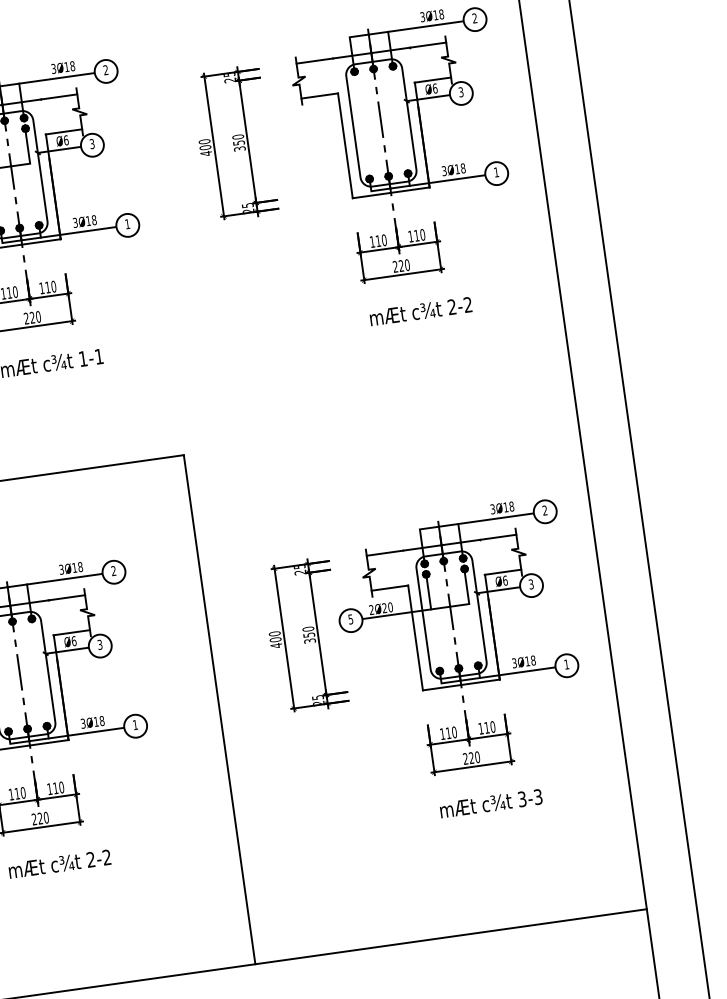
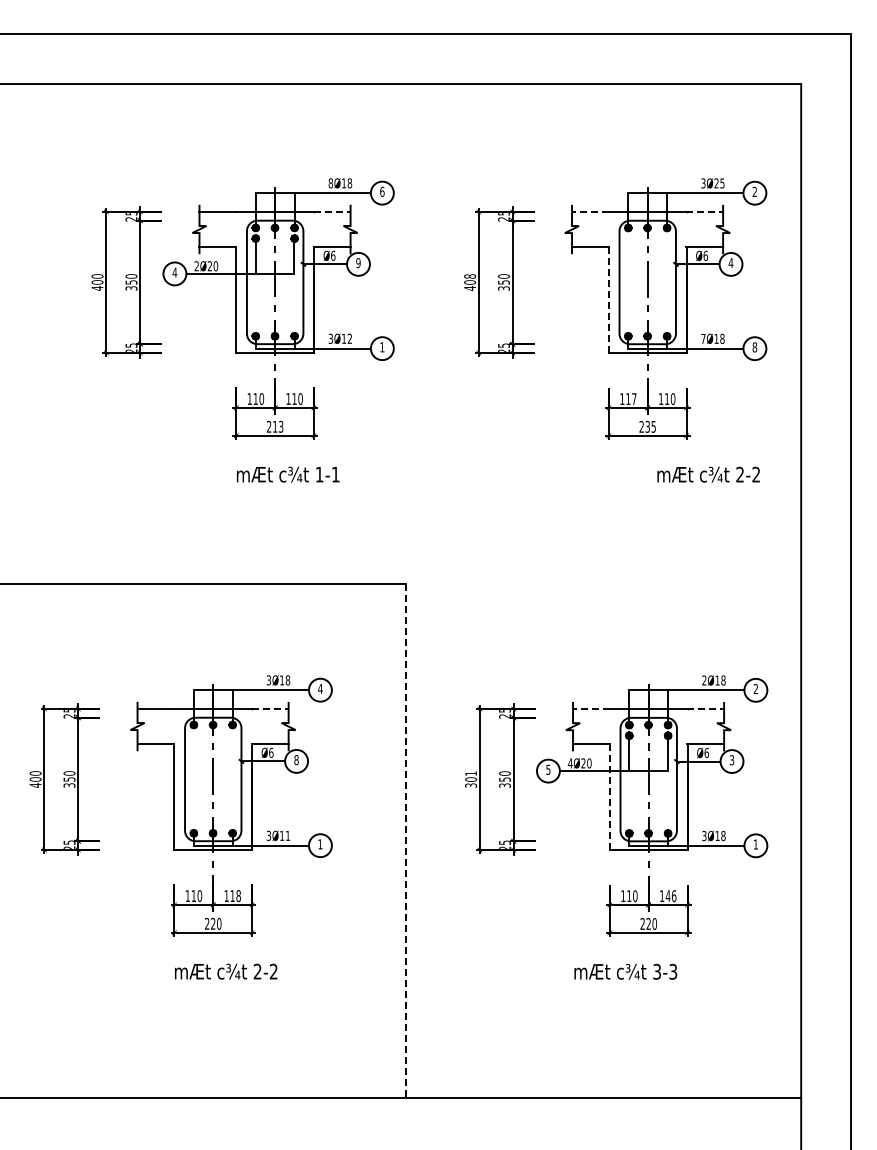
text: (438, 14) -> (719, 183), 3Ø18 -> 3Ø25
line: (428, 44) -> (705, 211), solid -> dashed
line: (313, 60) -> (589, 211), solid -> dashed
text: (53, 69) -> (330, 183), 3Ø18 -> 8Ø18
text: (106, 69) -> (382, 191), 2 -> 6
text: (460, 92) -> (730, 263), 3 -> 4
line: (59, 96) -> (332, 211), solid -> dashed
text: (204, 141) -> (469, 276), 400 -> 408
text: (92, 143) -> (358, 262), 3 -> 9
line: (345, 146) -> (608, 300), solid -> dashed
text: (444, 170) -> (703, 338), 3Ø18 -> 7Ø18
text: (496, 172) -> (754, 347), 1 -> 8
text: (93, 219) -> (349, 338), 3Ø18 -> 3Ø12
text: (384, 240) -> (634, 399), 110 -> 117
text: (404, 265) -> (650, 426), 220 -> 235
text: (420, 311) -> (708, 474), moved
text: (35, 316) -> (278, 426), 220 -> 213
text: (492, 509) -> (704, 680), 3Ø18 -> 2Ø18
line: (498, 537) -> (706, 709), solid -> dashed
line: (384, 553) -> (590, 709), solid -> dashed
text: (113, 570) -> (320, 688), 2 -> 4
line: (67, 597) -> (270, 708), solid -> dashed
text: (370, 610) -> (569, 763), 2Ø20 -> 4Ø20
line: (415, 638) -> (609, 797), solid -> dashed
text: (276, 639) -> (471, 779), 400 -> 301
text: (100, 645) -> (296, 760), 3 -> 8
line: (219, 710) -> (405, 841), solid -> dashed
text: (101, 720) -> (287, 835), 3Ø18 -> 3Ø11
text: (489, 726) -> (670, 895), 110 -> 146
text: (61, 786) -> (238, 895), 110 -> 118
text: (490, 803) -> (625, 971), moved

